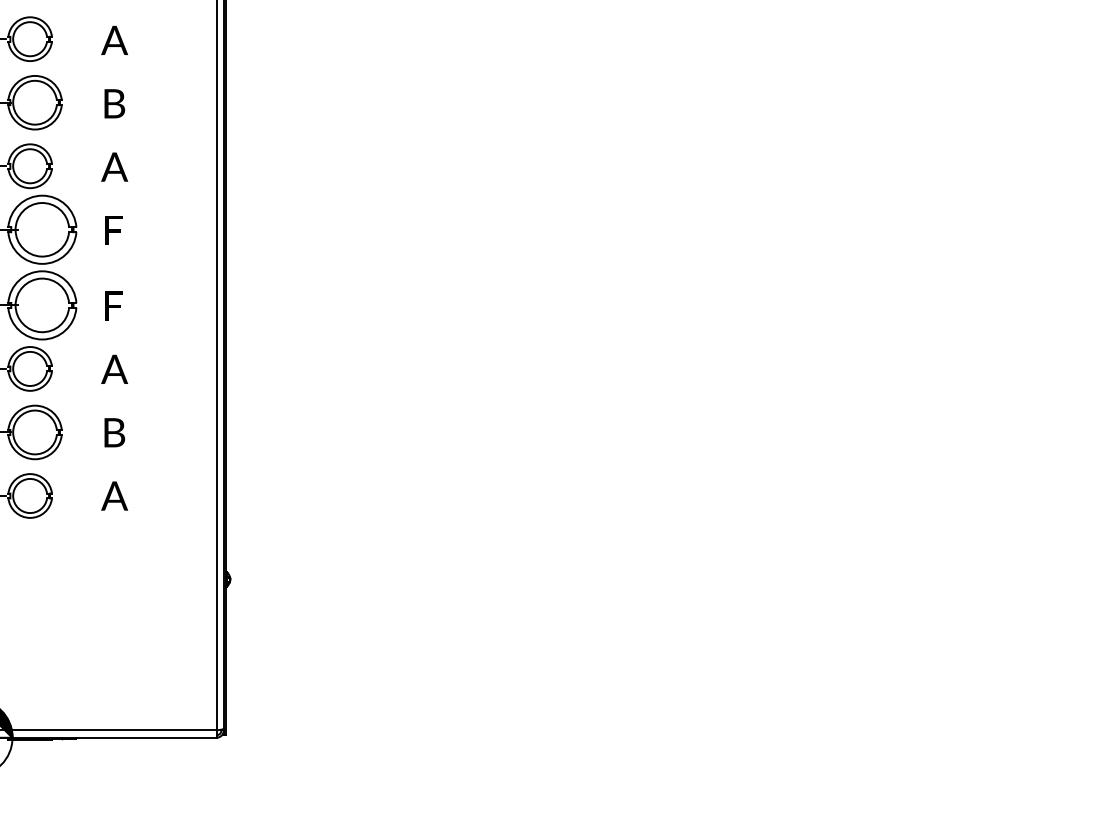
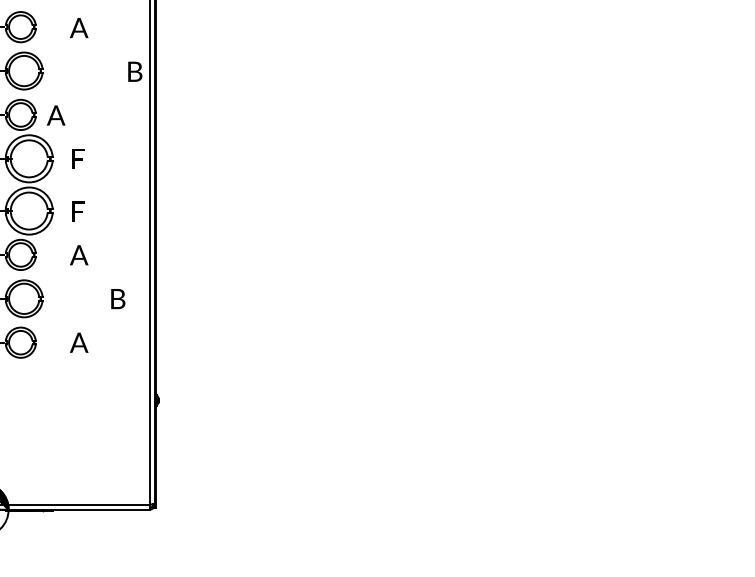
text: (115, 103) -> (135, 71), moved
text: (115, 167) -> (56, 115), moved
text: (115, 433) -> (118, 299), moved

